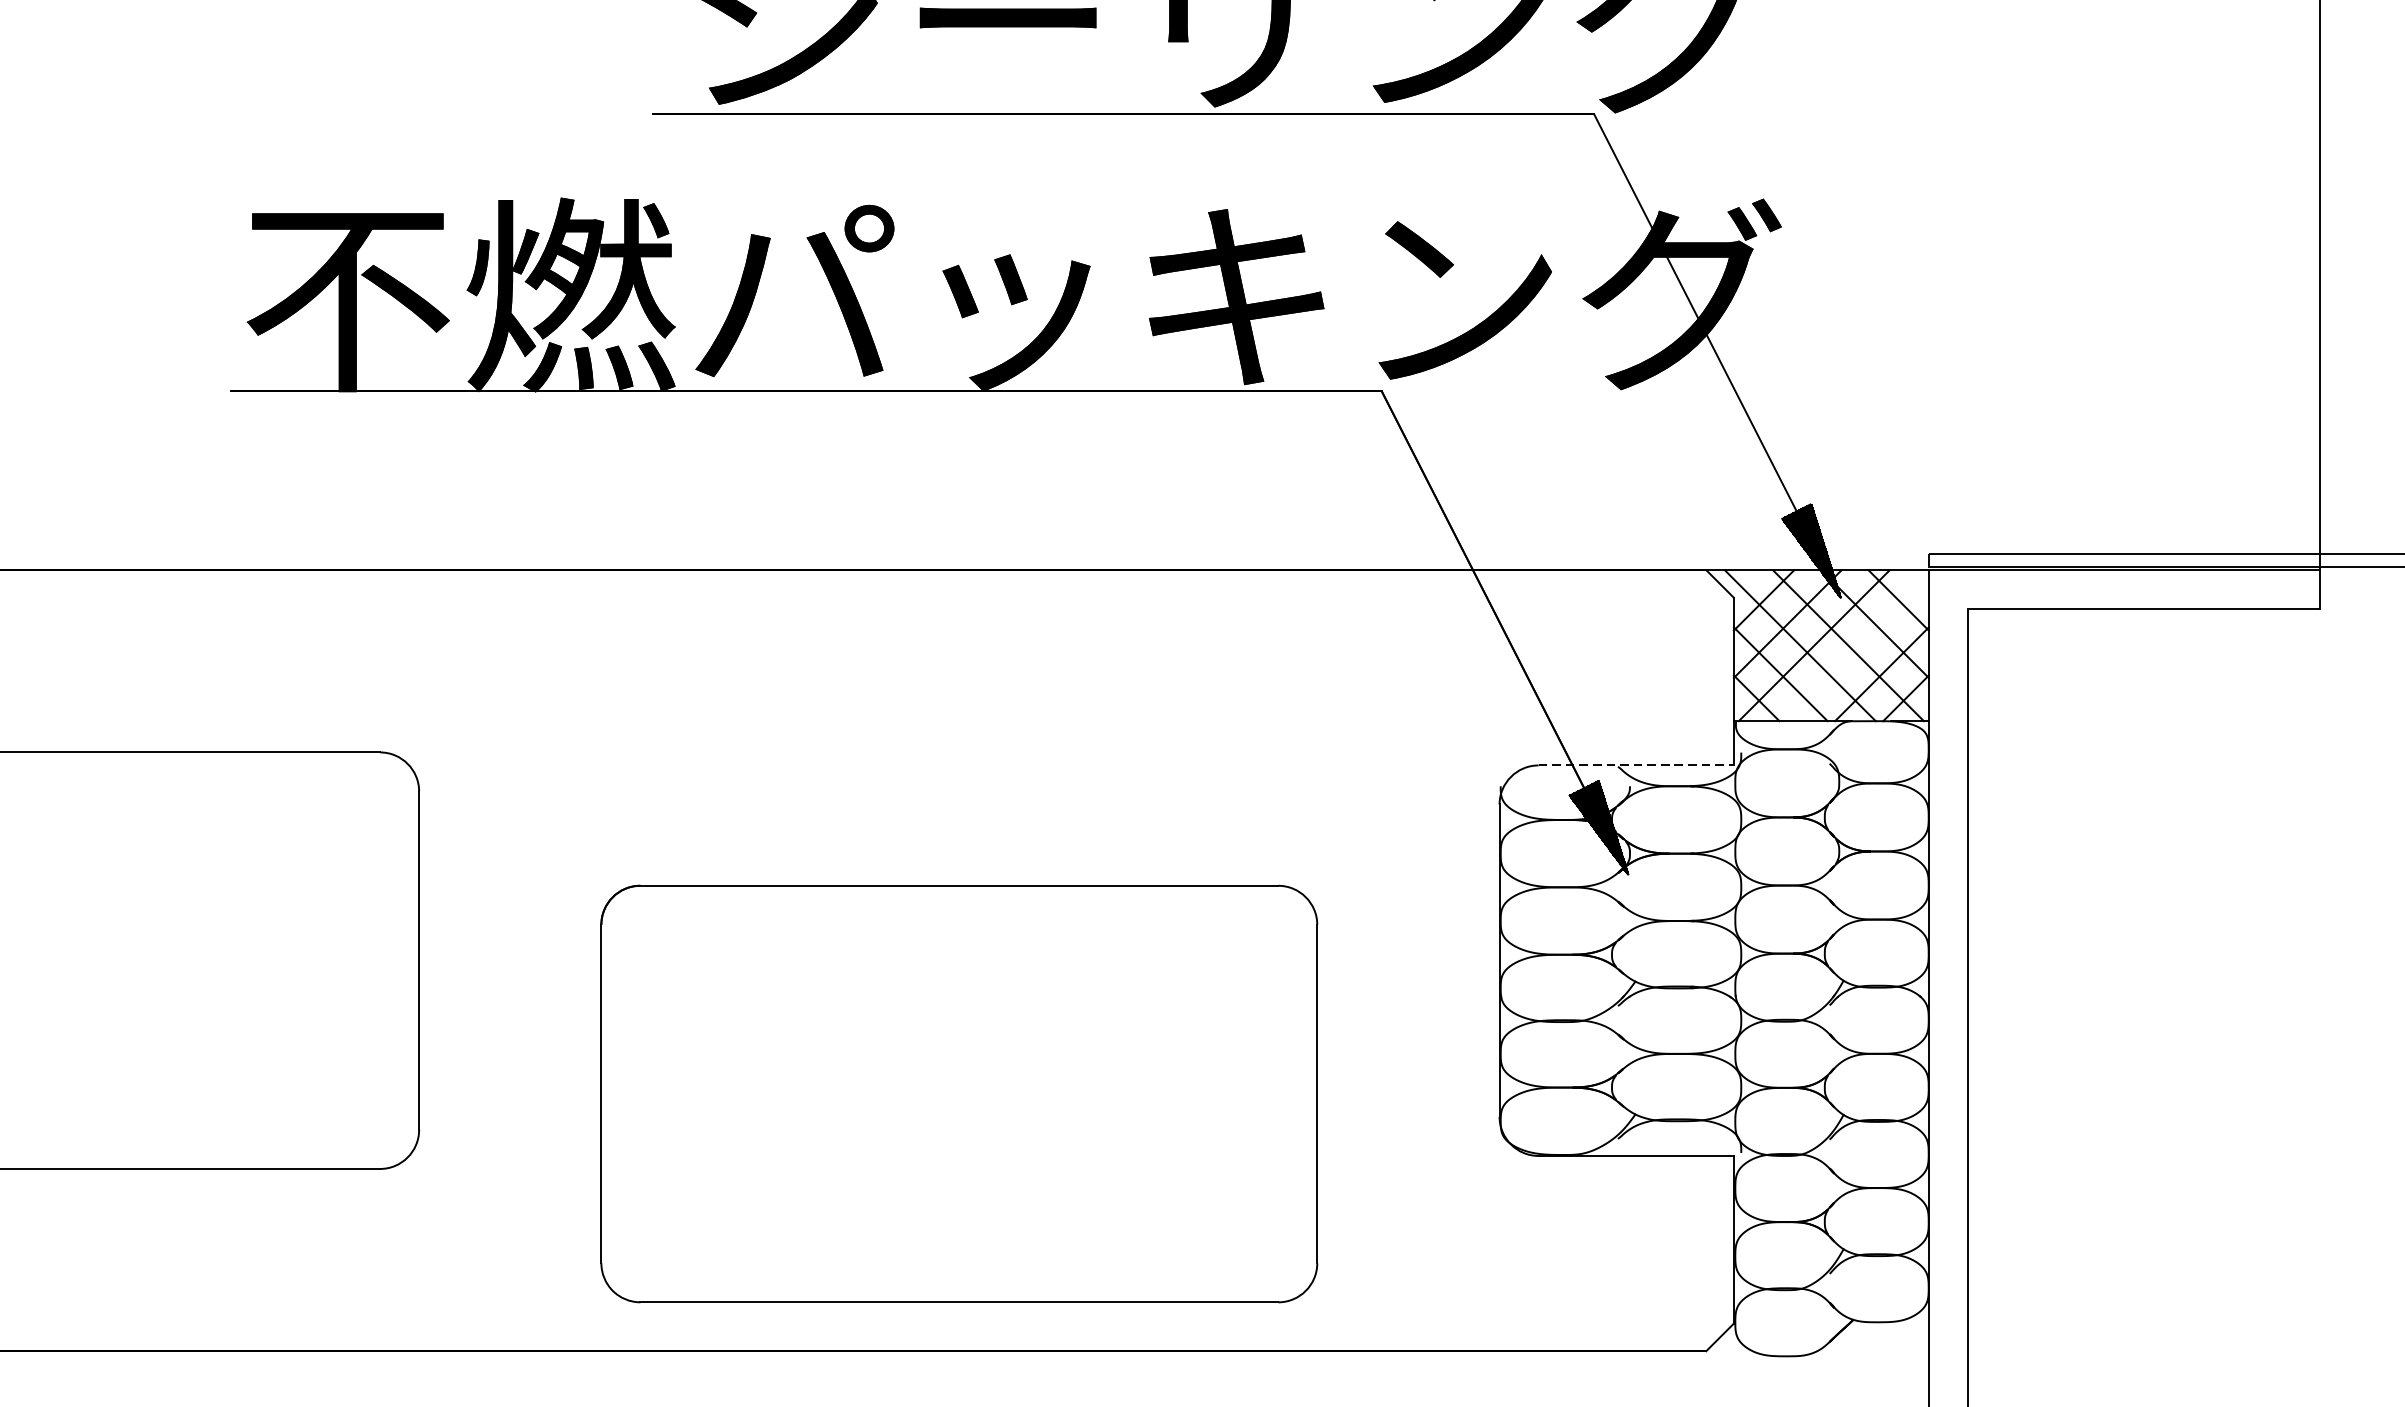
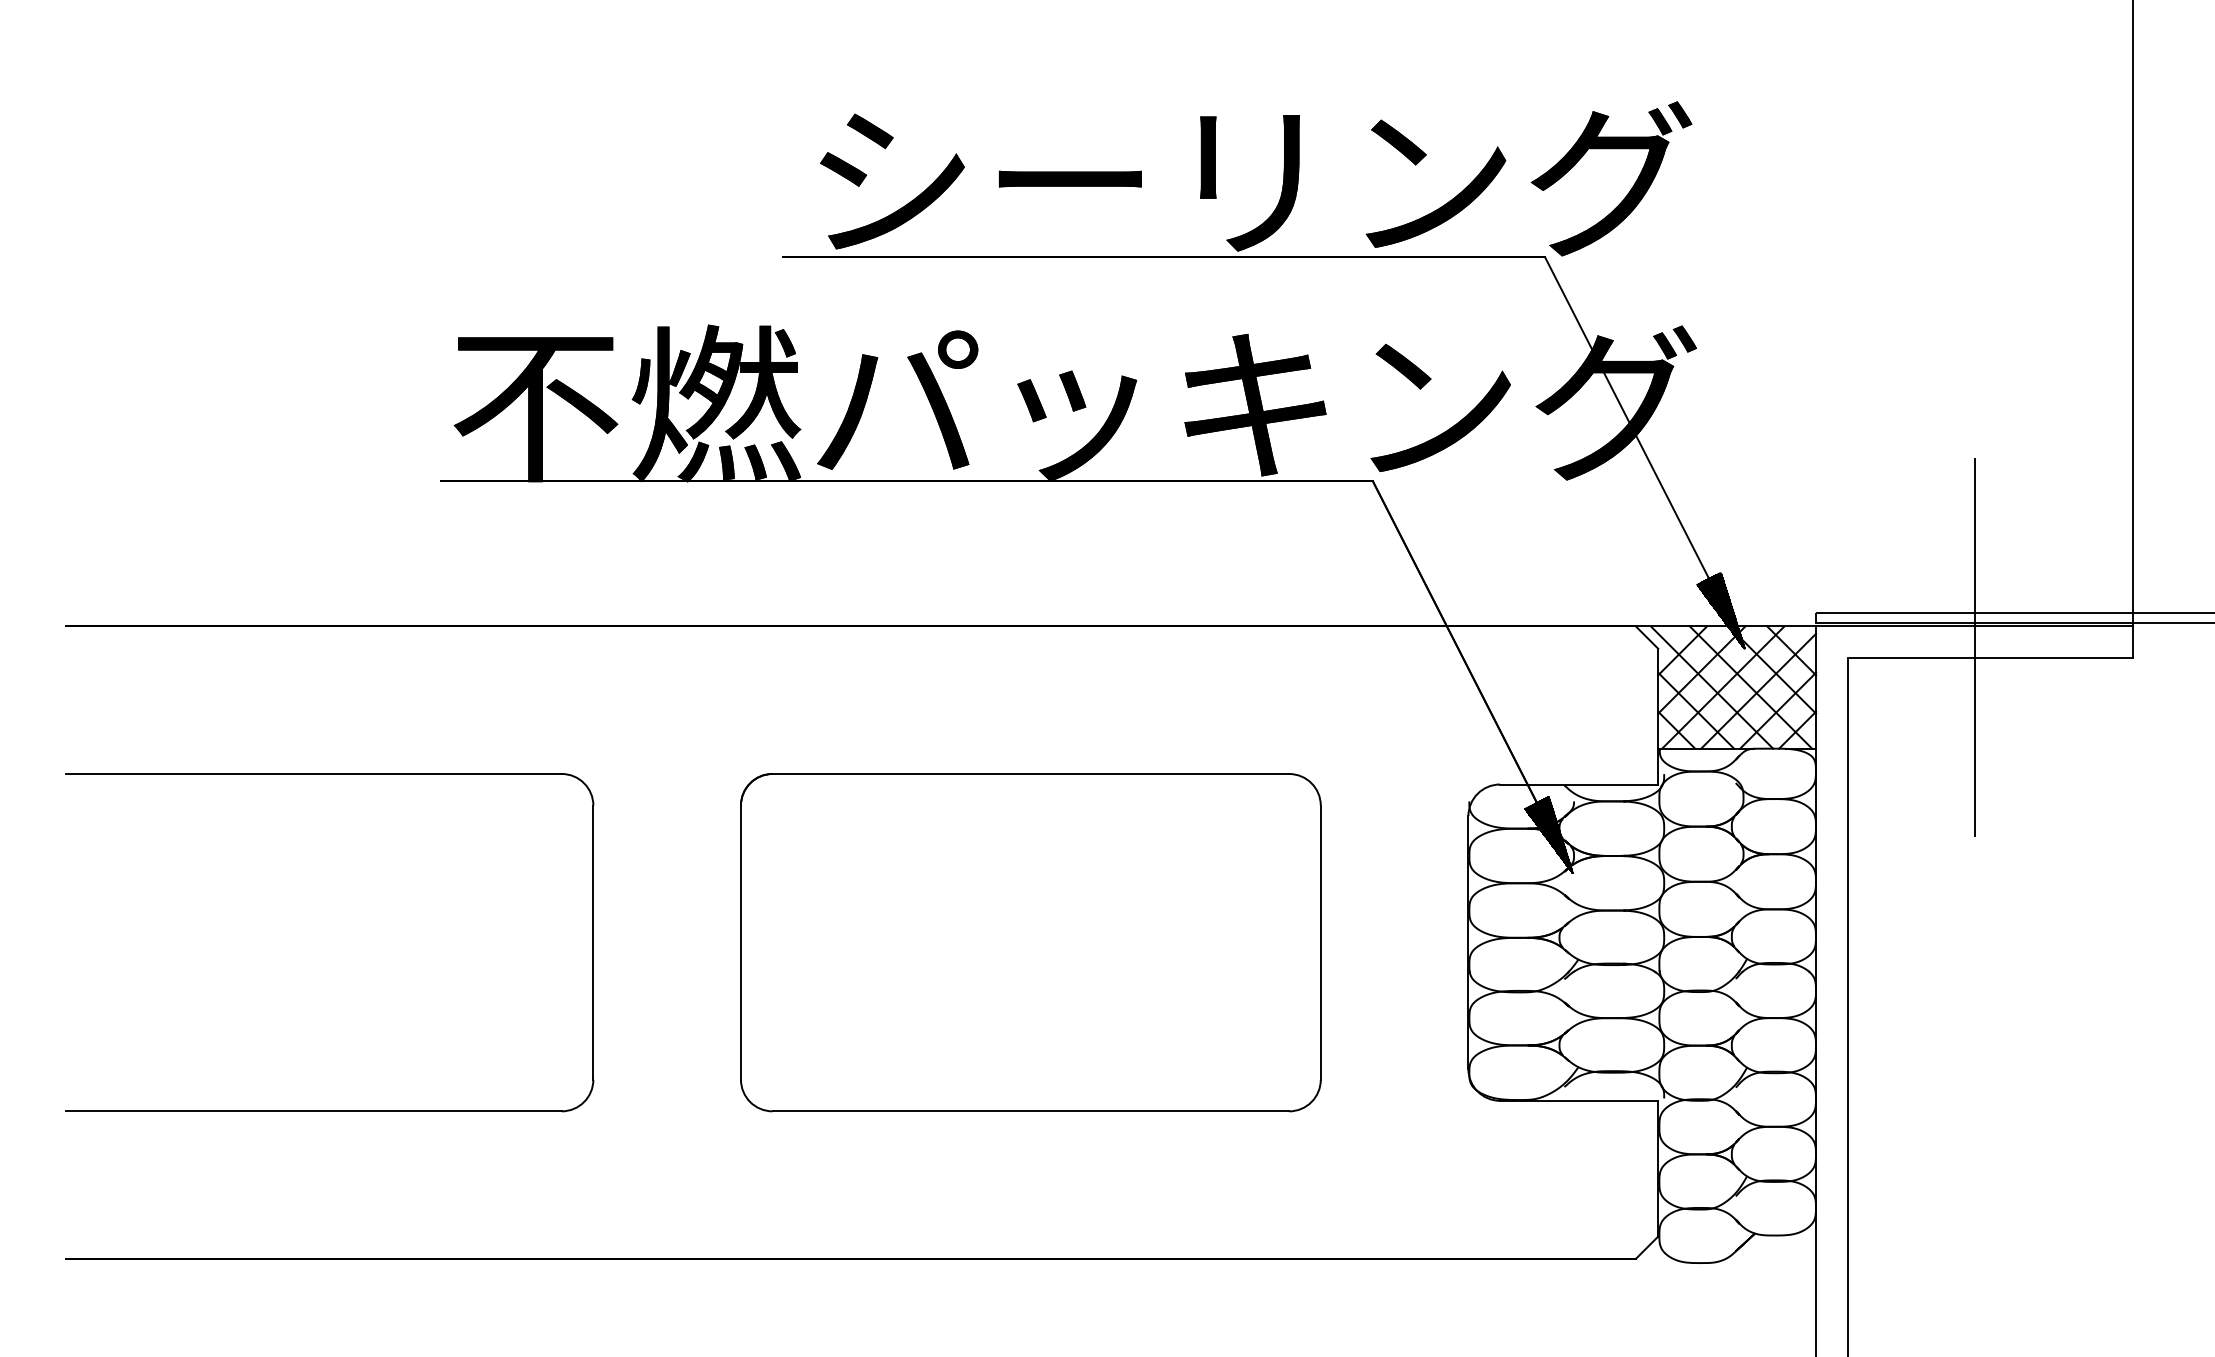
line: (2124, 570) -> (1974, 626), added
line: (1857, 649) -> (1758, 690), added
line: (1636, 765) -> (1579, 784), dashed -> solid
part: (958, 1093) -> (1030, 942), moved

